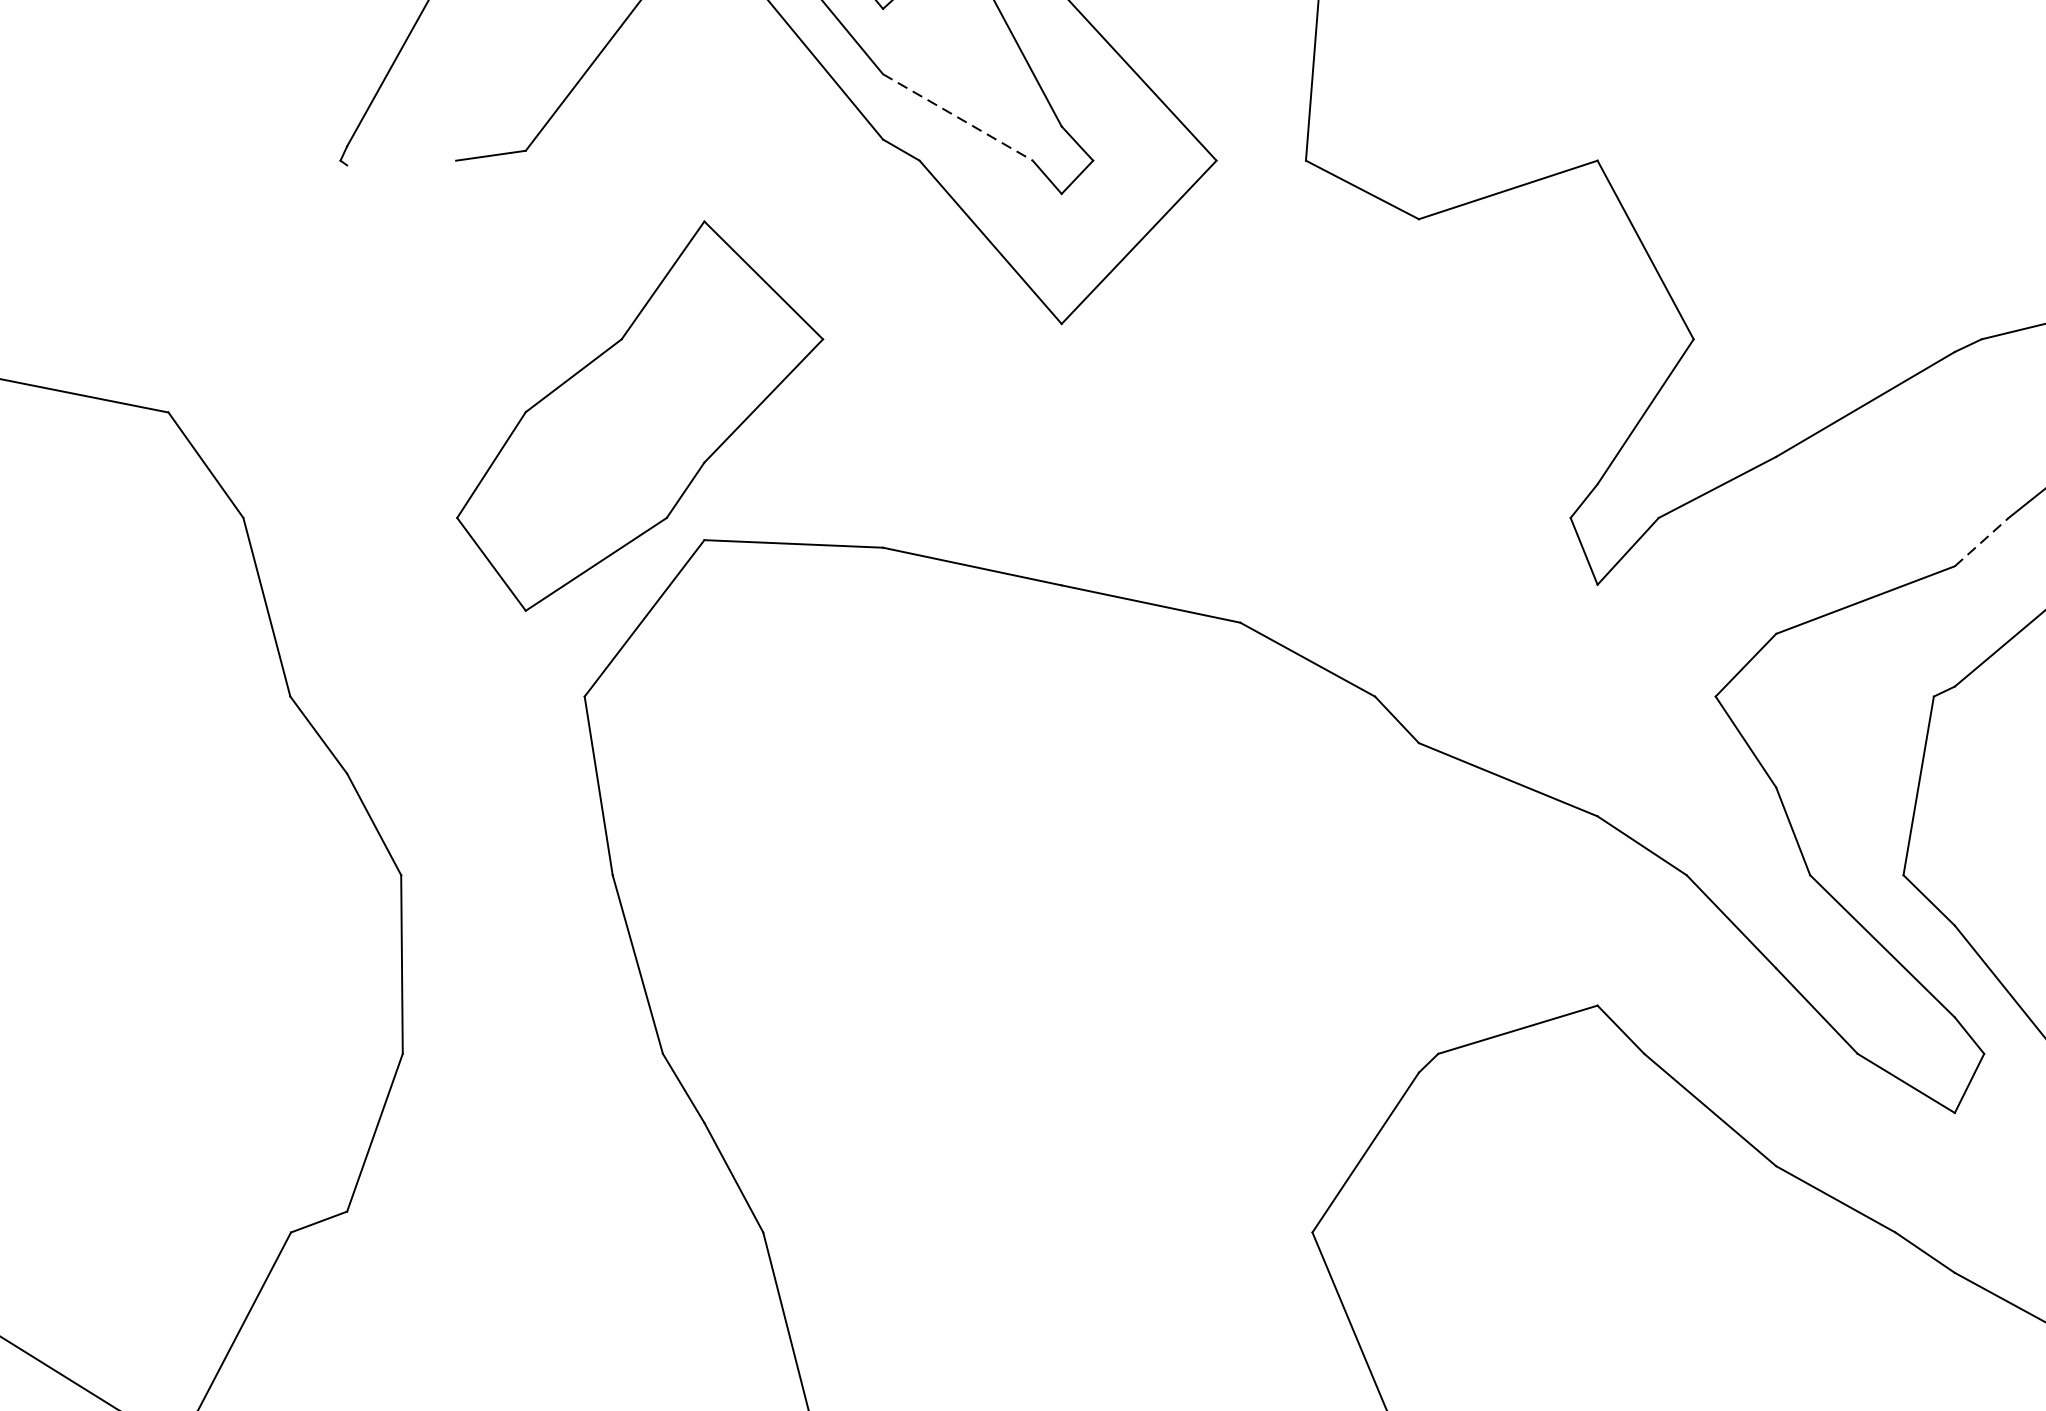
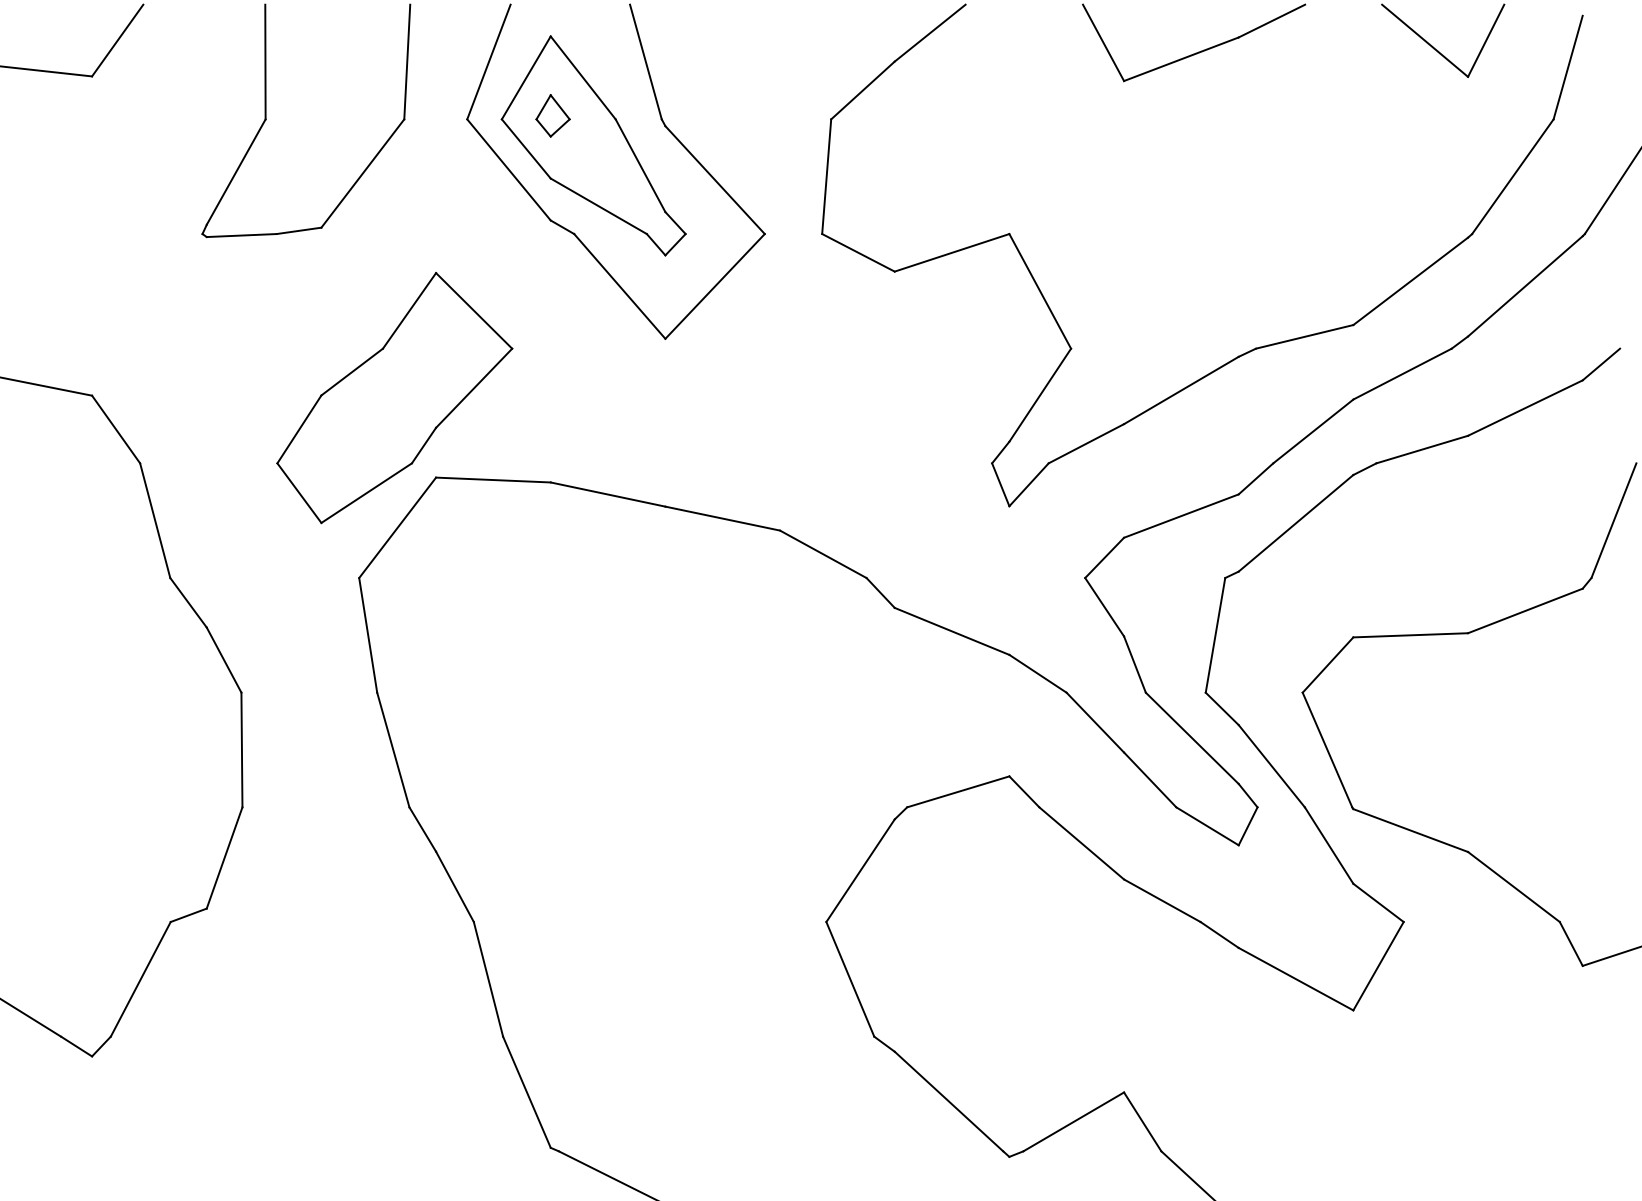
line: (959, 117) -> (599, 206), dashed -> solid
line: (401, 162) -> (241, 235), added
line: (1982, 541) -> (1256, 478), dashed -> solid

